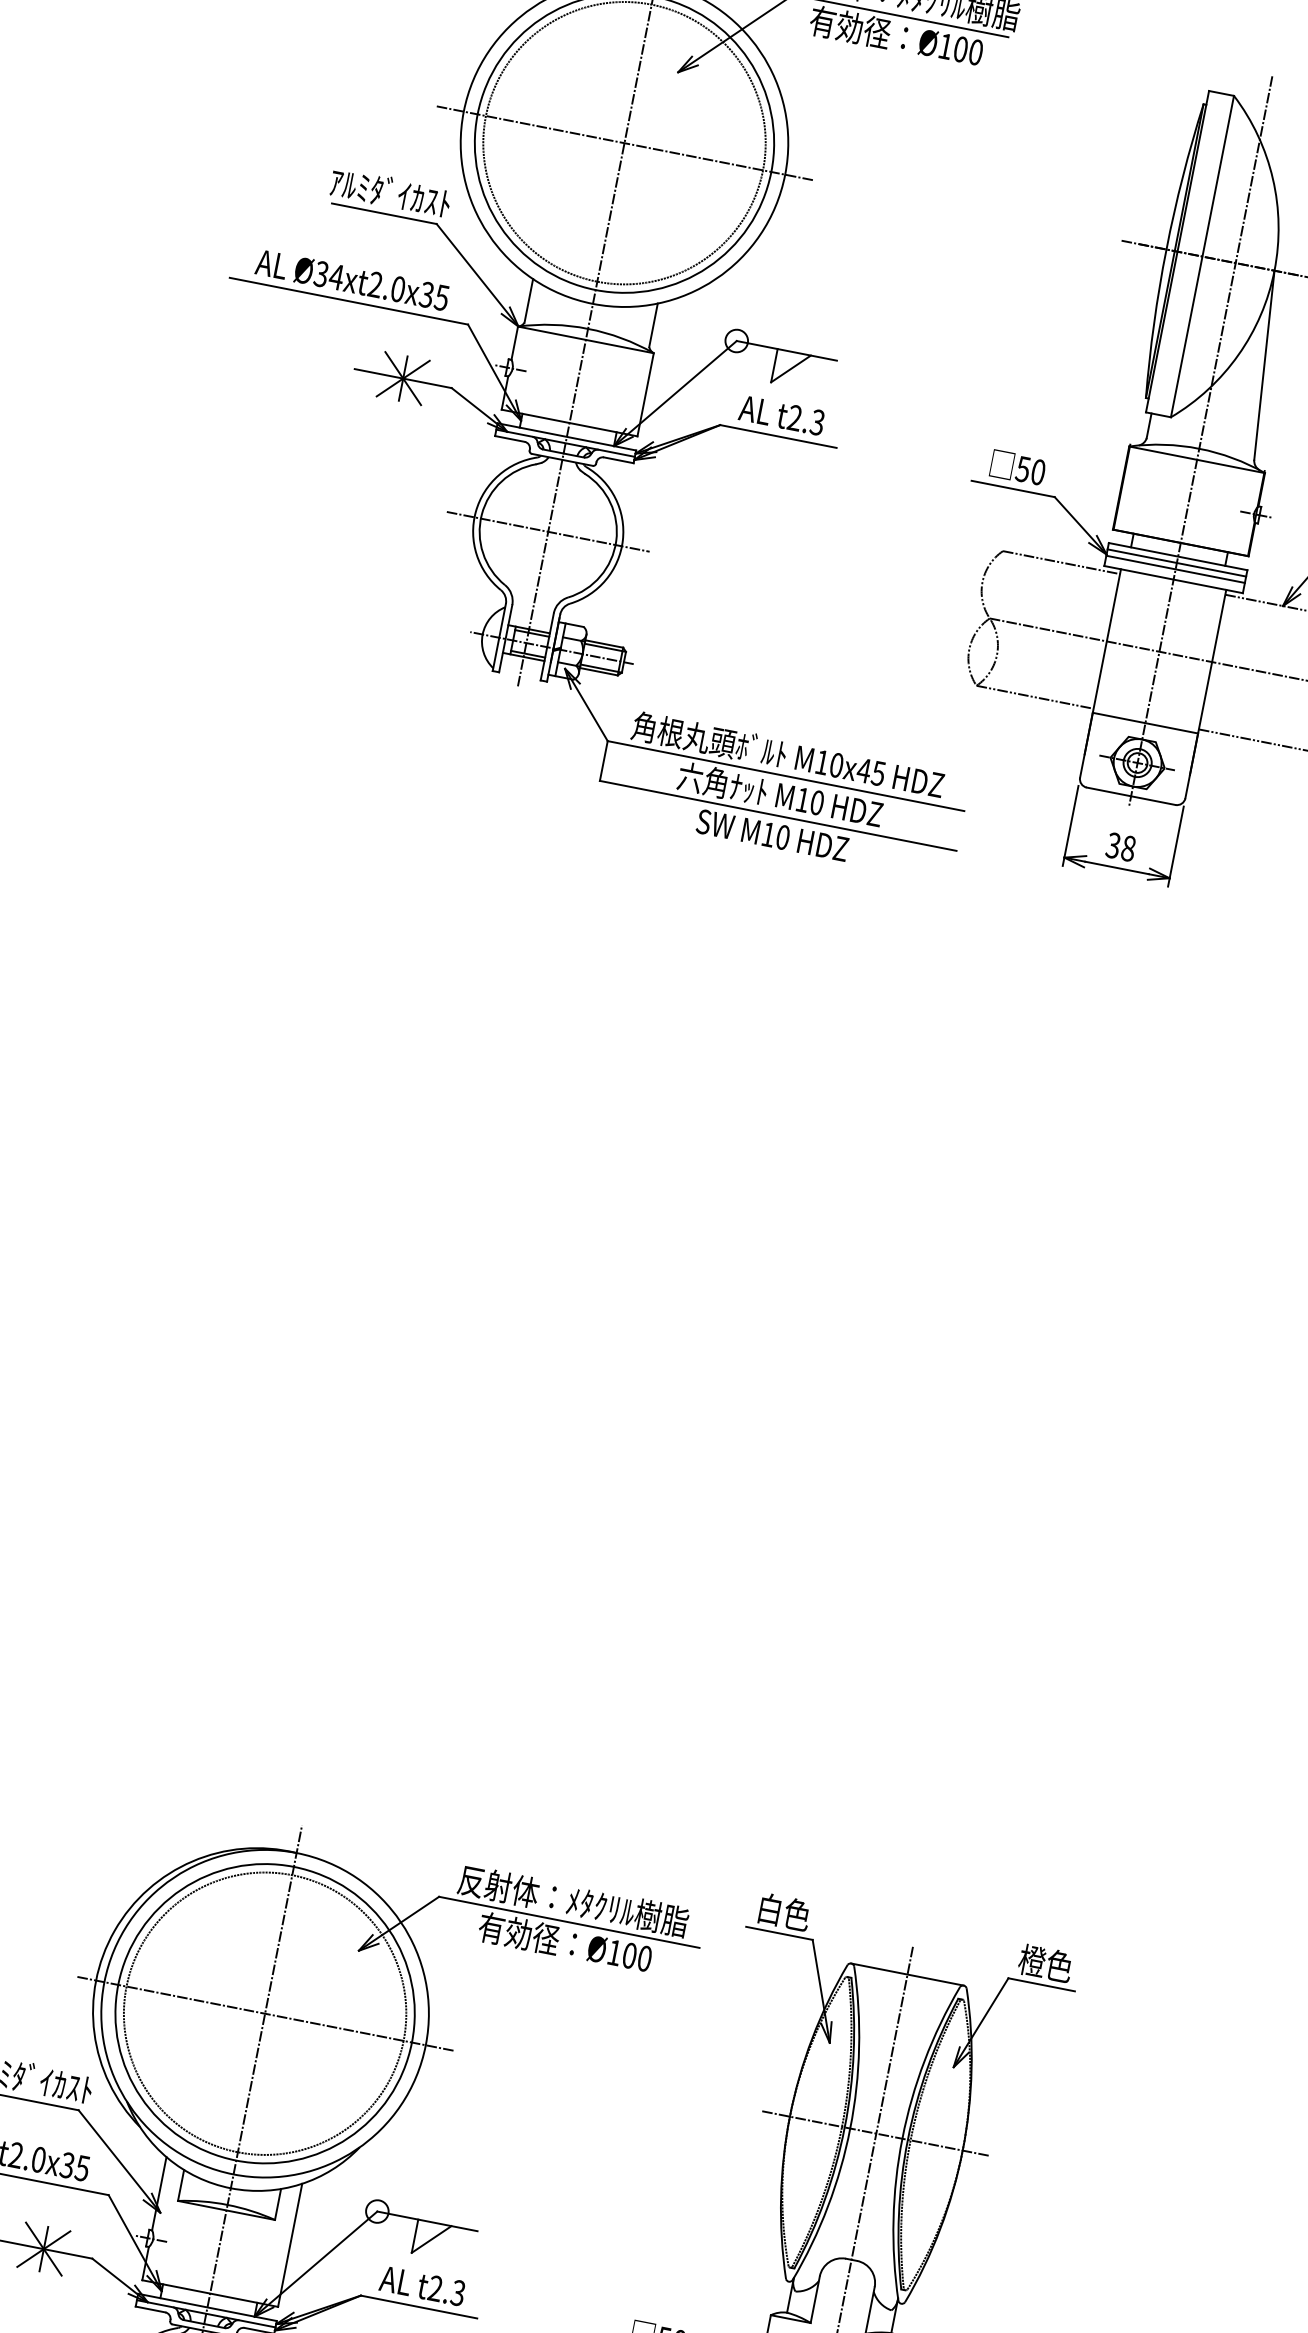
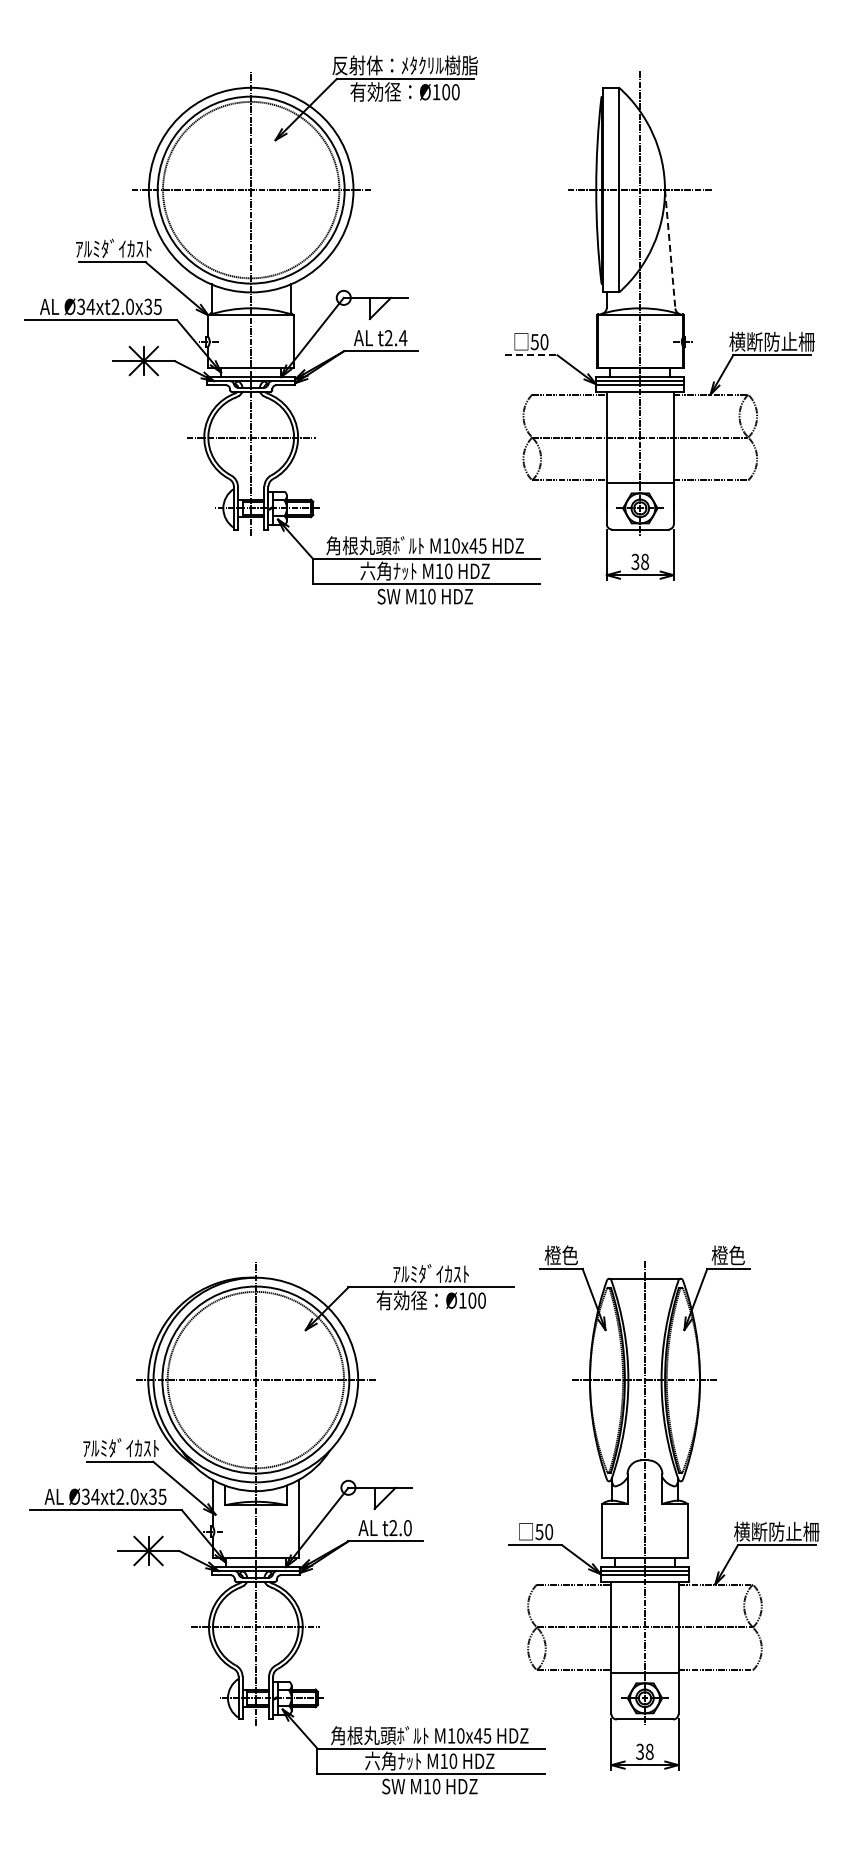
line: (1264, 365) -> (670, 249), solid -> dashed
text: (816, 422) -> (402, 338), t2.3 -> t2.4
line: (1013, 489) -> (531, 355), solid -> dashed
text: (573, 1900) -> (431, 1273), 反射体：ﾒﾀｸﾘﾙ樹脂 -> ｱﾙﾐﾀﾞｲｶｽﾄ
text: (769, 1909) -> (552, 1255), 白色 -> 橙色
text: (457, 2293) -> (407, 1528), t2.3 -> t2.0

